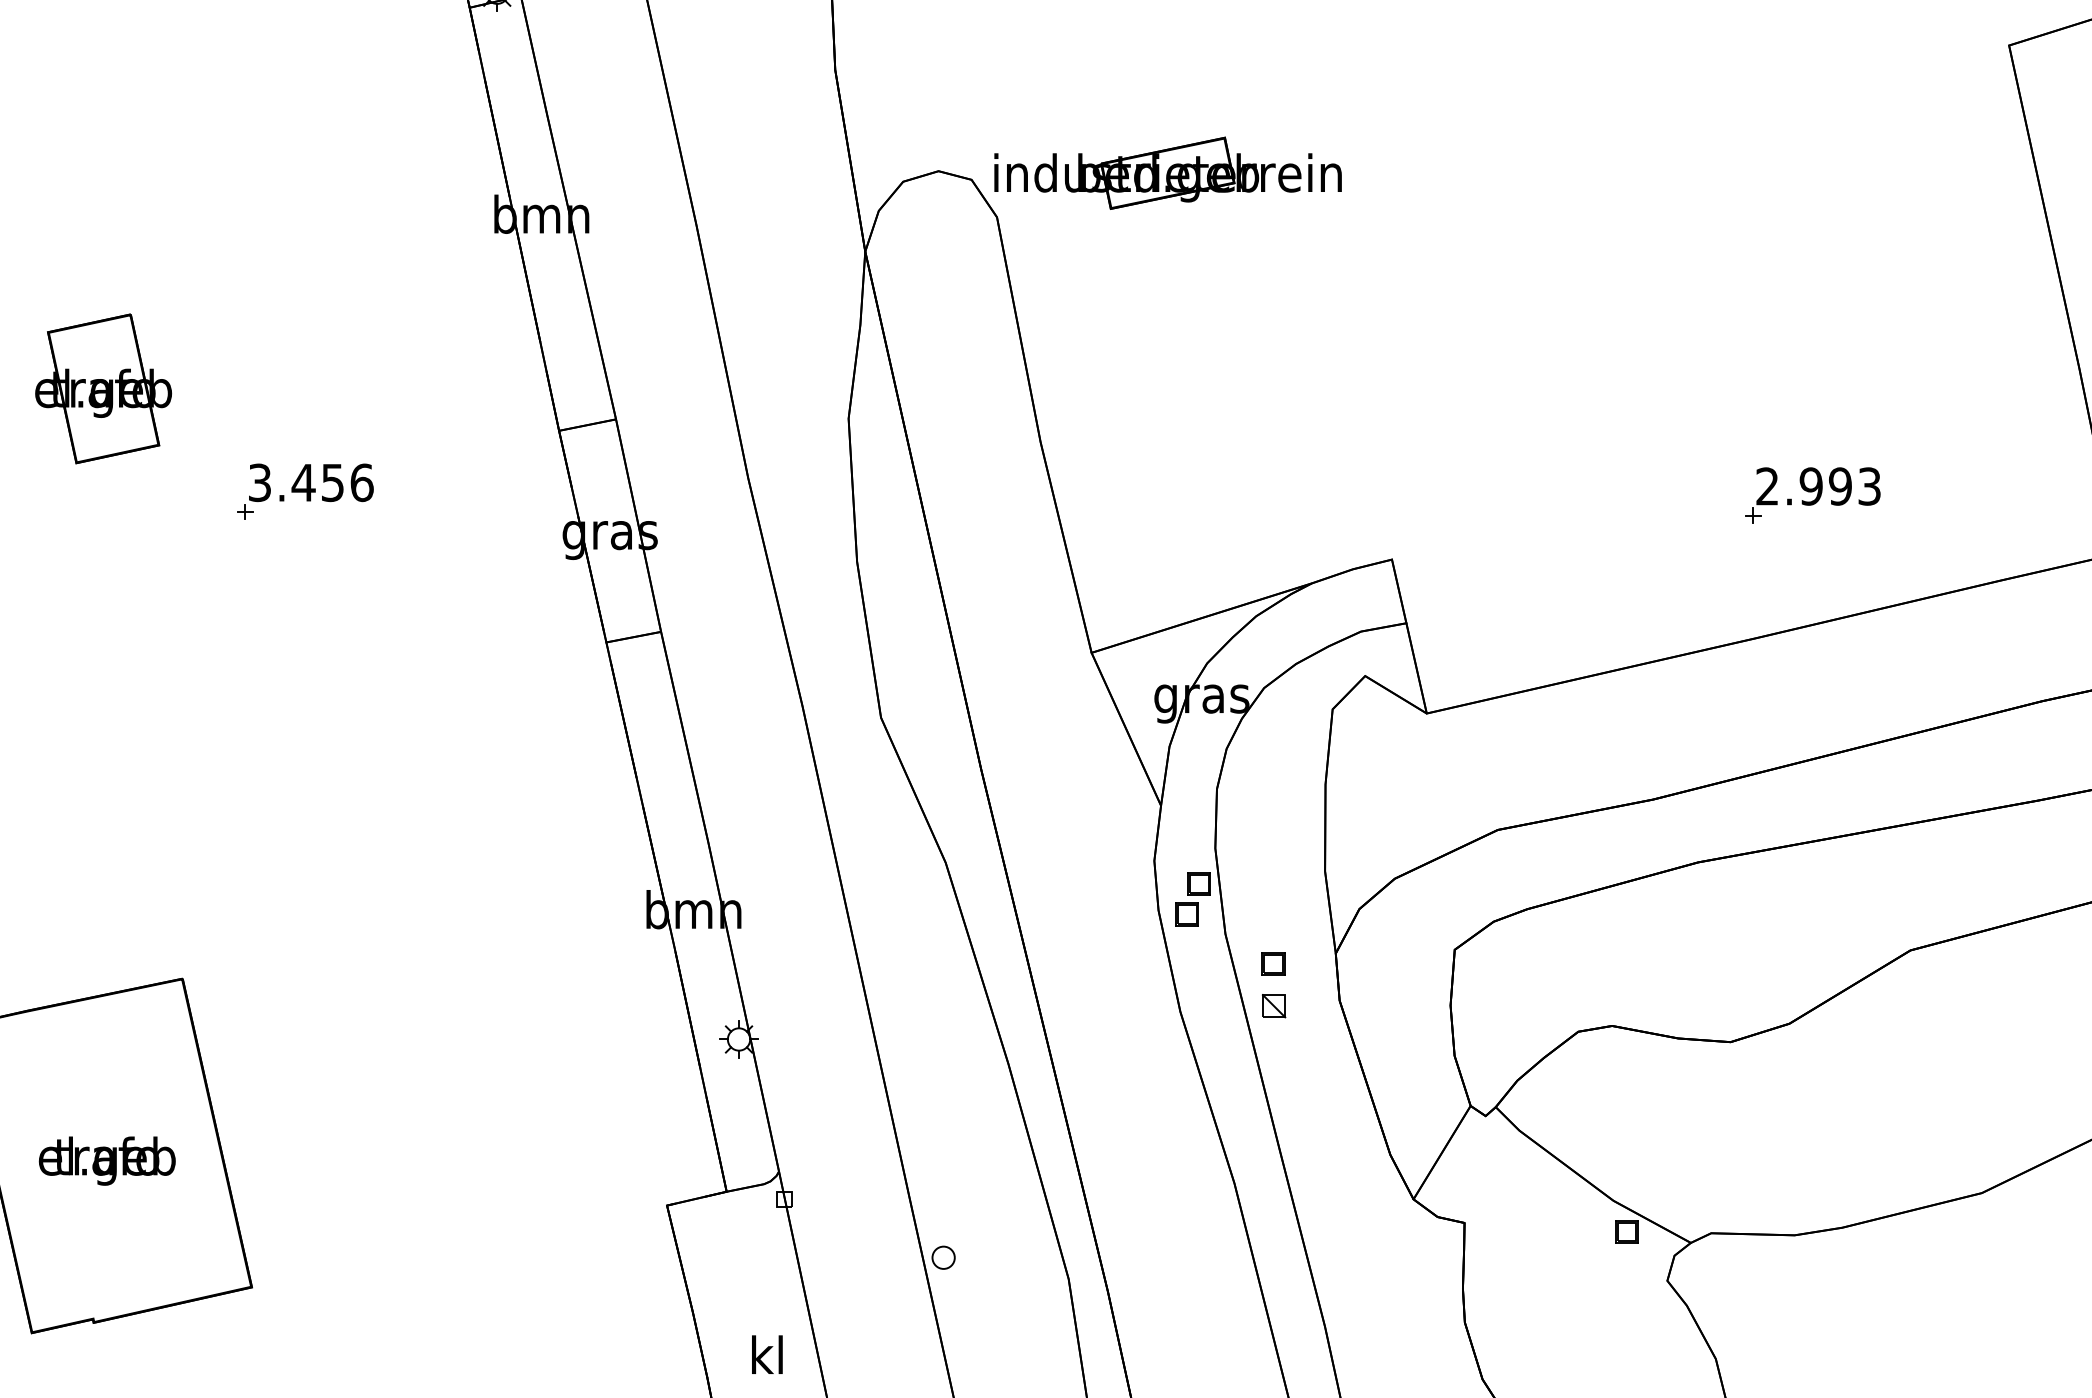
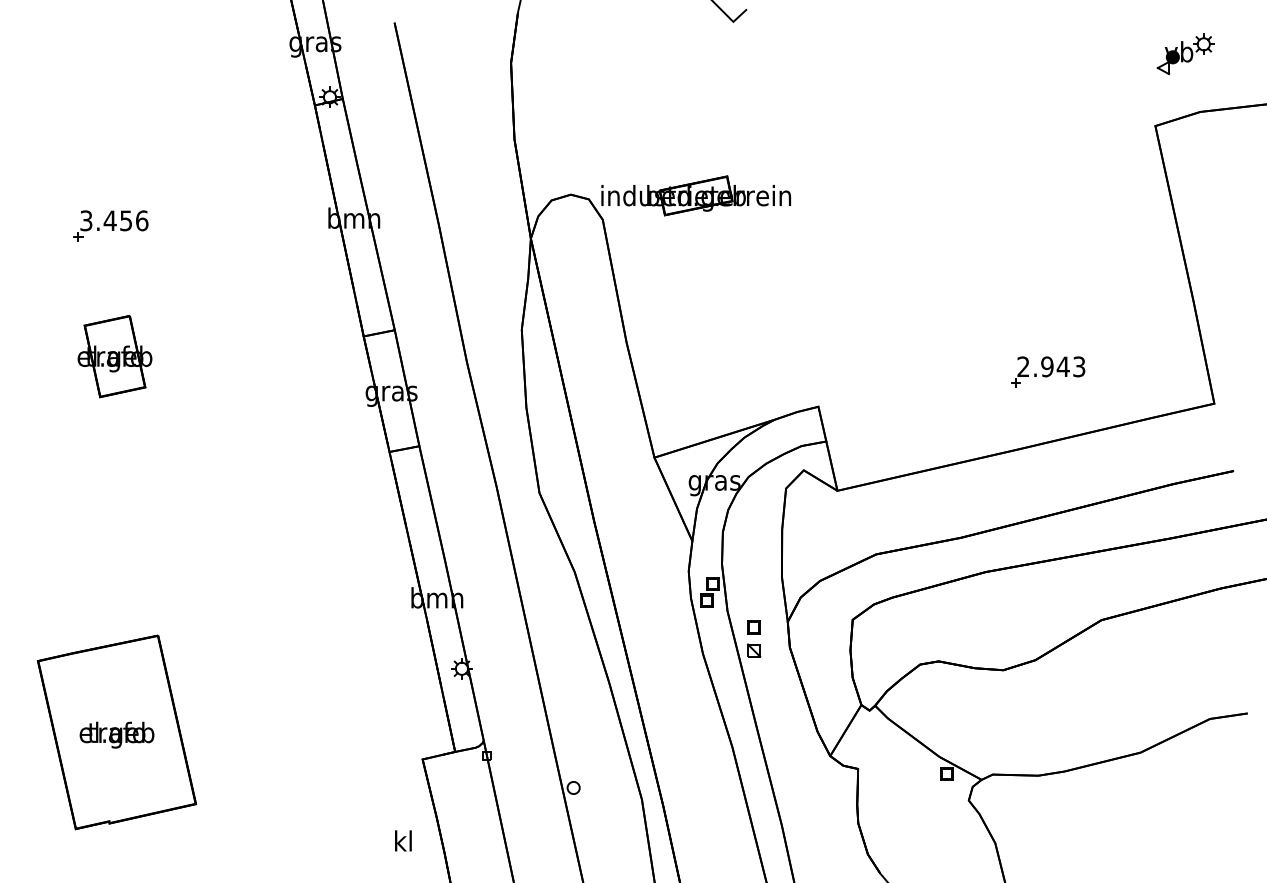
part: (102, 388) -> (114, 356), moved
text: (1838, 485) -> (1062, 366), 2.993 -> 2.943
part: (304, 491) -> (110, 225), moved
text: (767, 1353) -> (403, 840), moved

